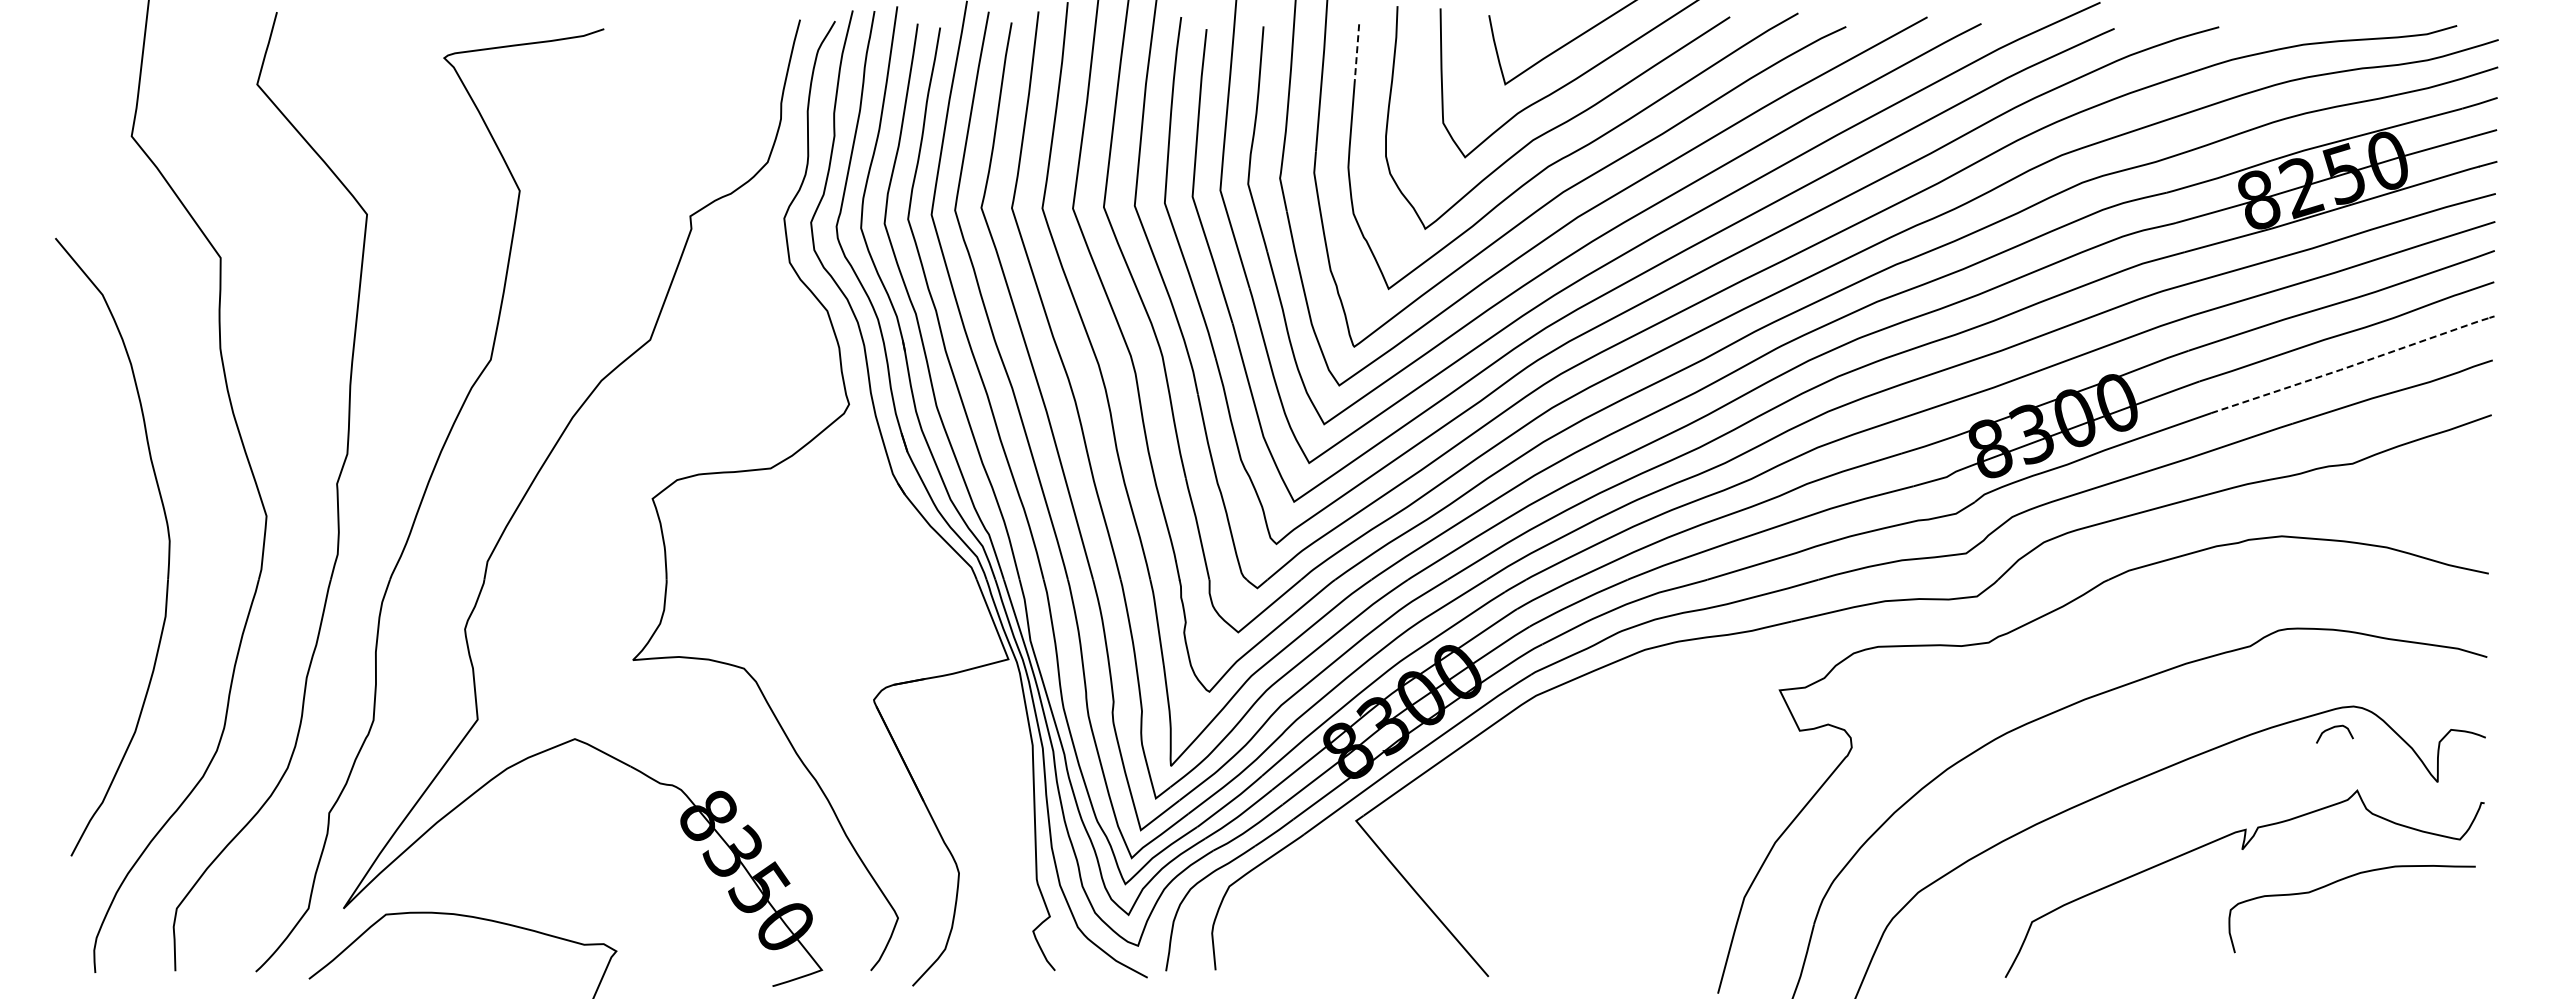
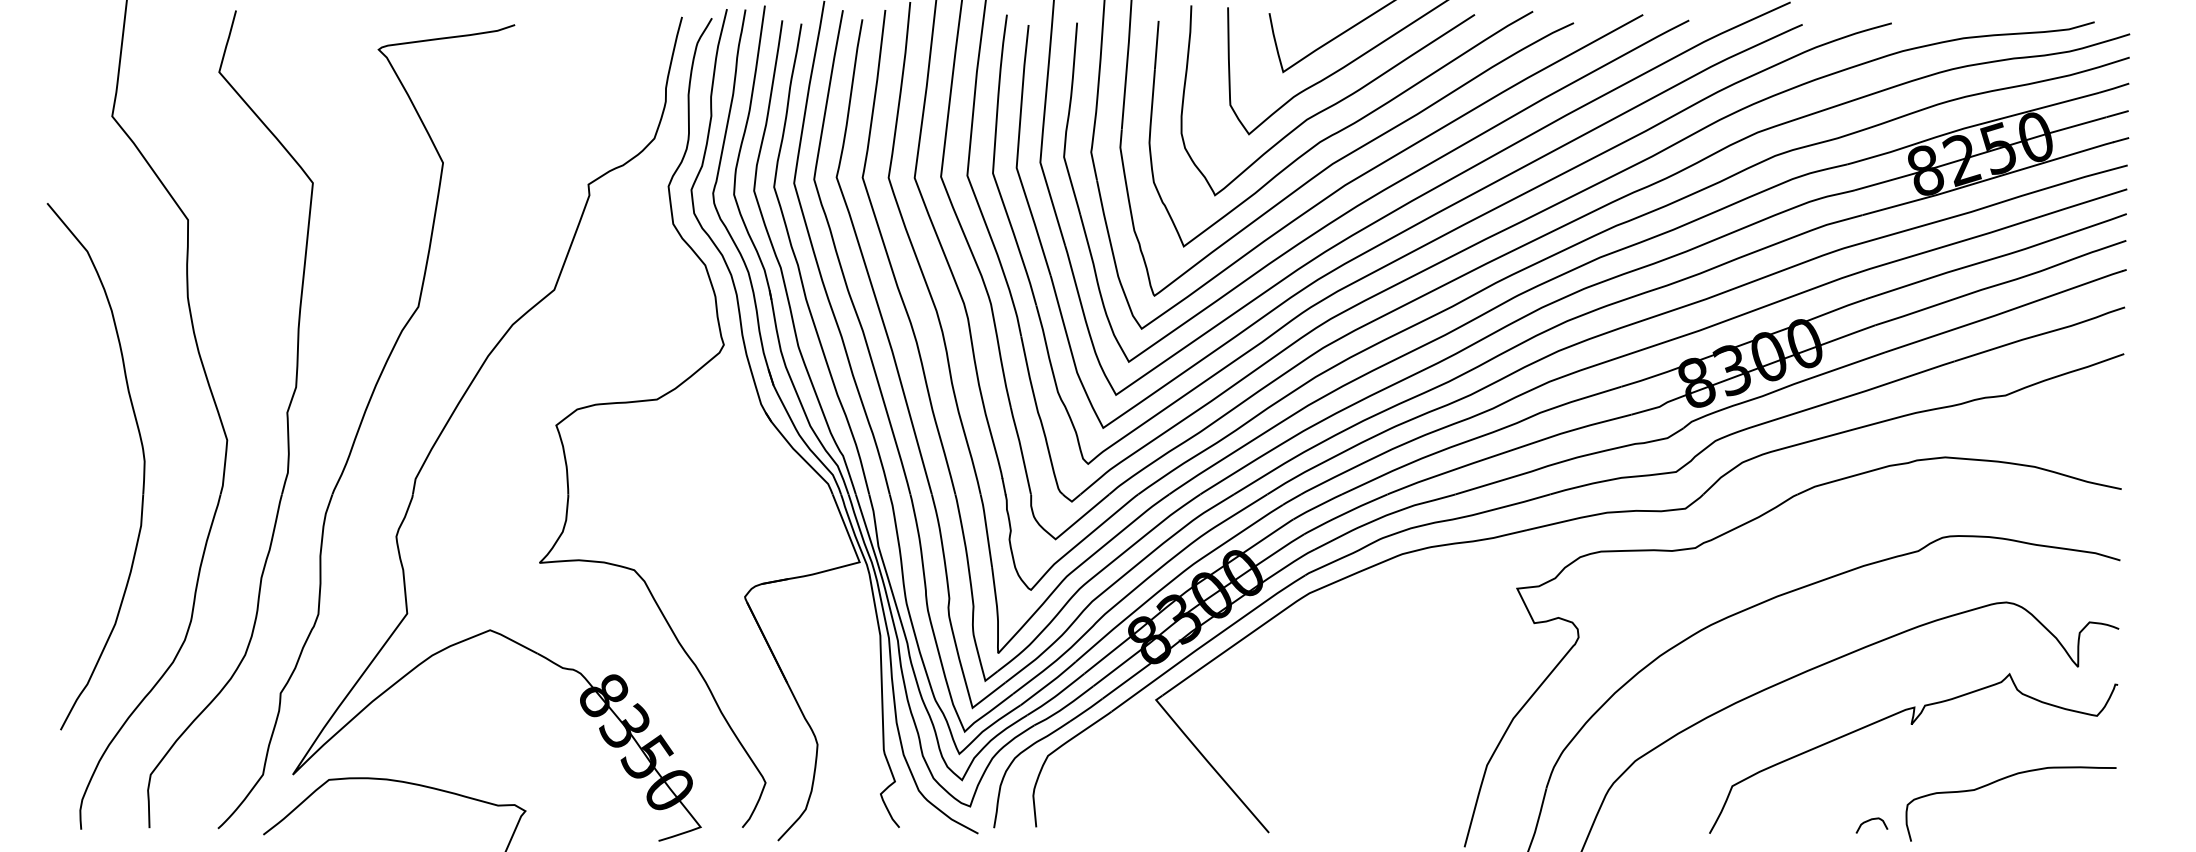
line: (1356, 53) -> (1156, 45), dashed -> solid
line: (2351, 366) -> (2004, 312), dashed -> solid
curve: (2331, 729) -> (1869, 821), moved
curve: (2342, 880) -> (2002, 779), moved

